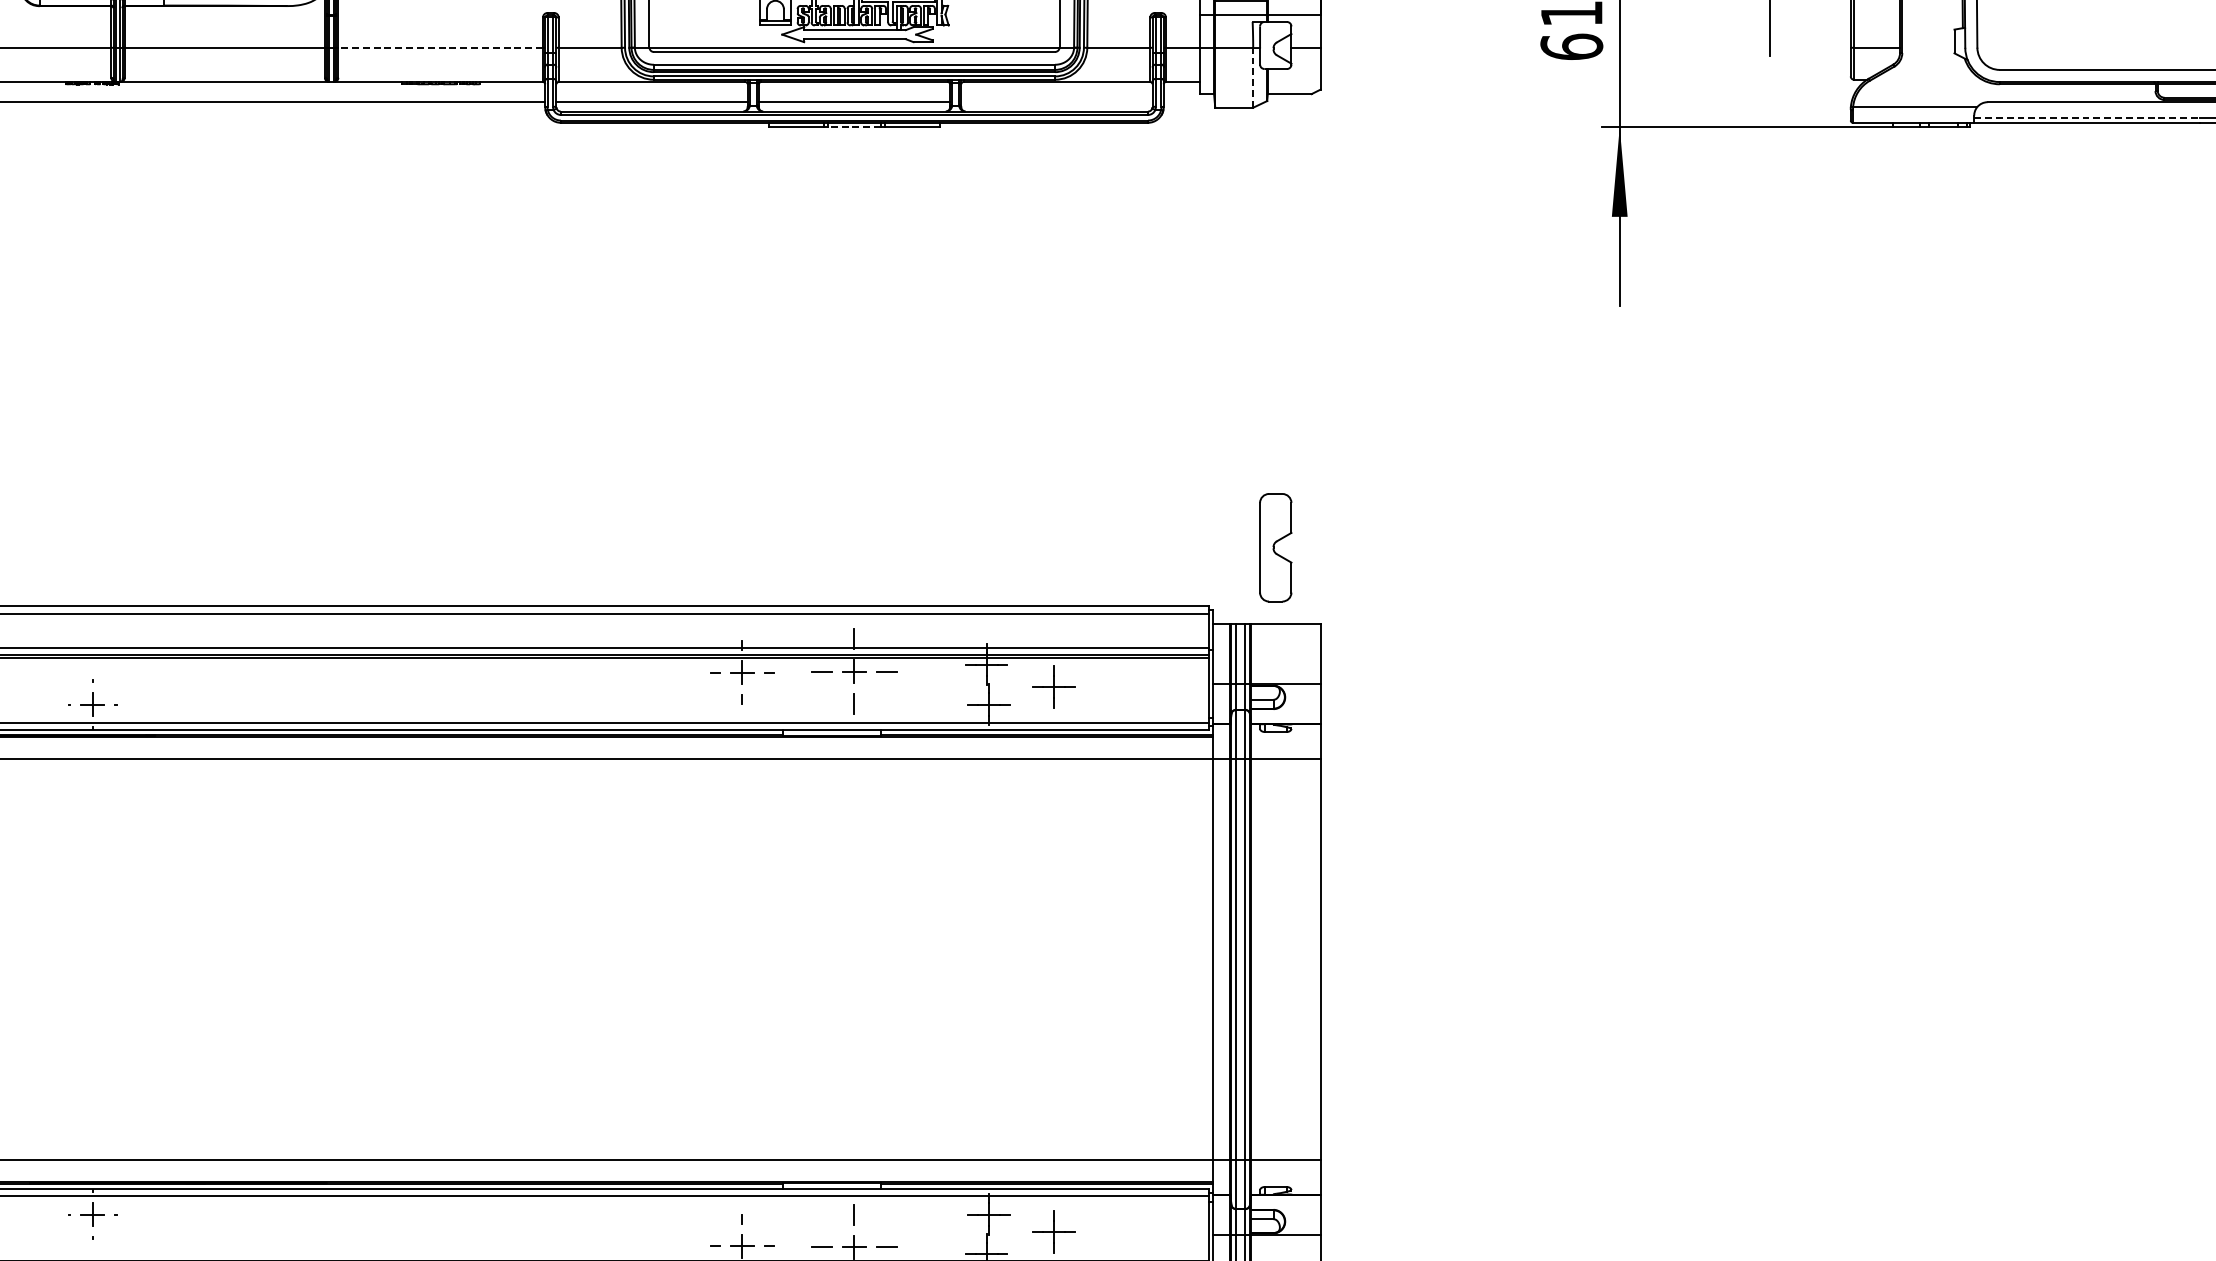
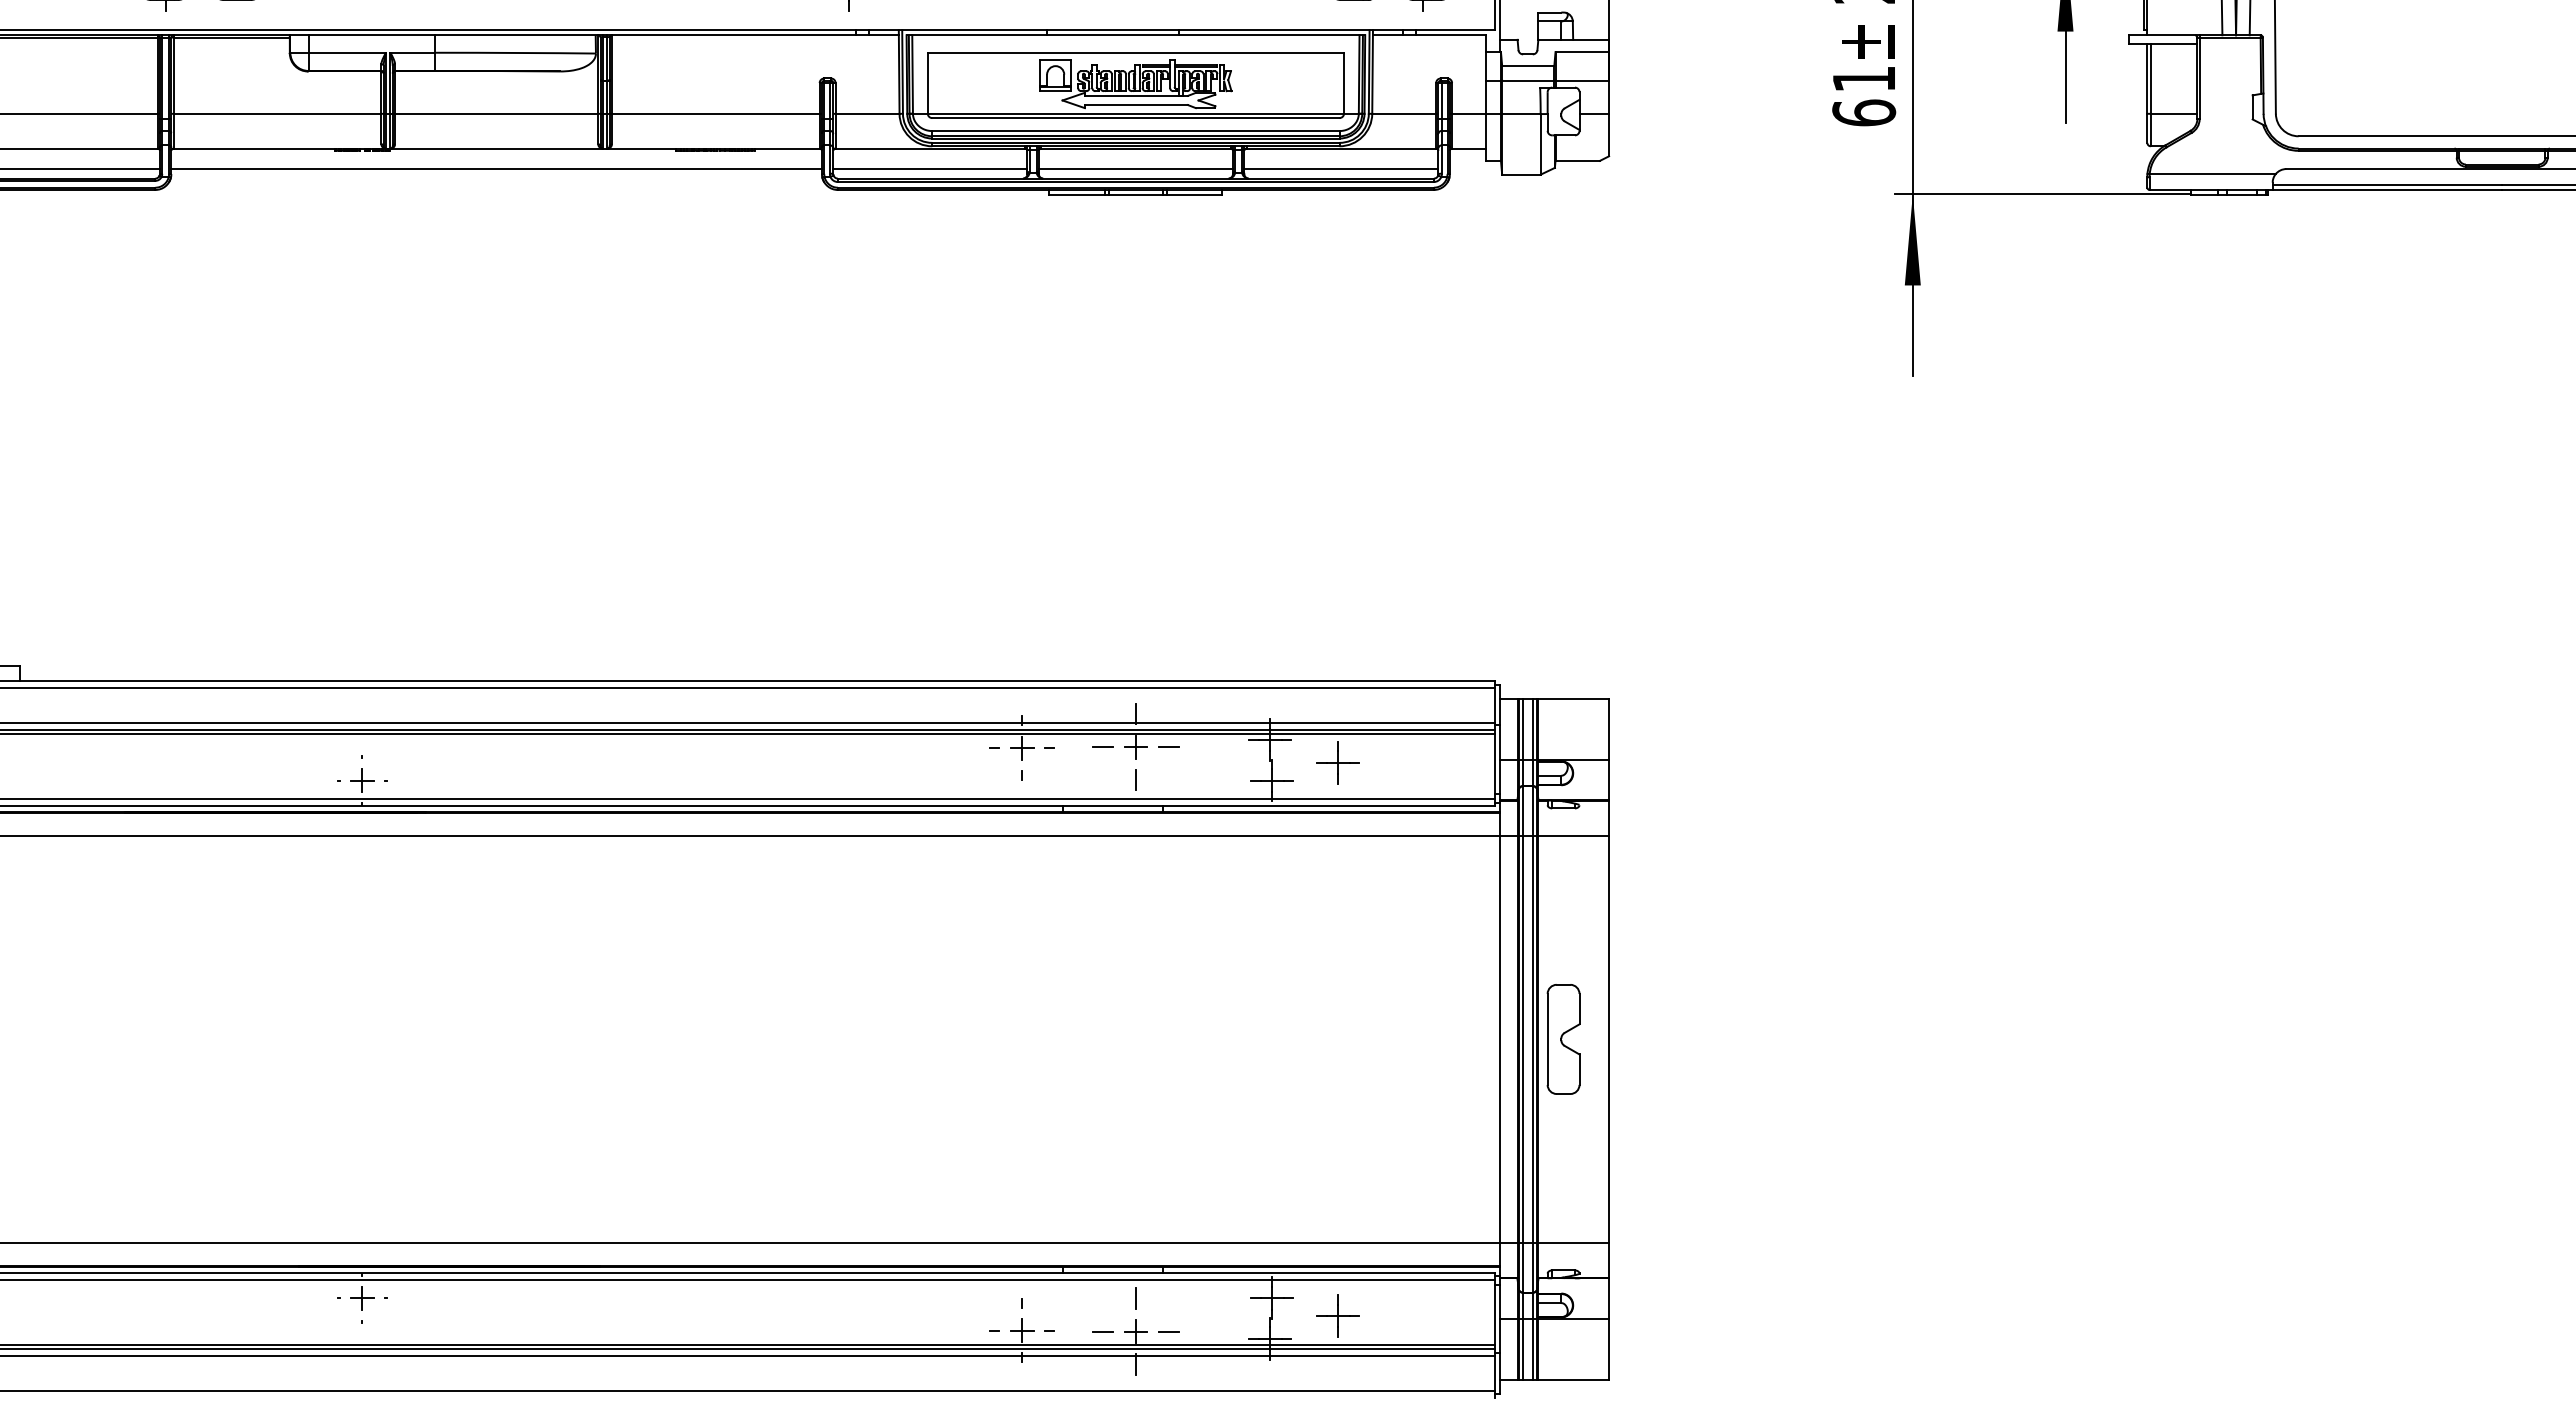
line: (440, 47) -> (715, 113), dashed -> solid
line: (1253, 77) -> (1540, 143), dashed -> solid
line: (1057, 102) -> (1341, 169), added
line: (2087, 118) -> (2387, 185), dashed -> solid
line: (854, 127) -> (1135, 194), dashed -> solid
part: (1275, 547) -> (1563, 1039), moved

